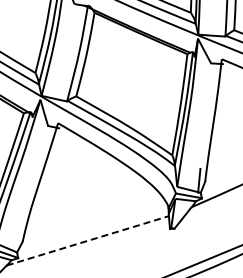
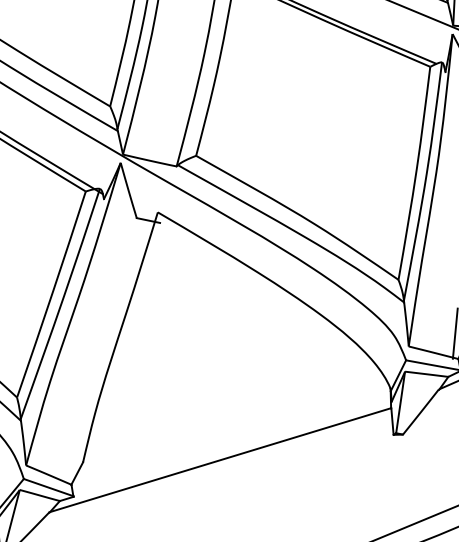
line: (87, 240) -> (219, 459), dashed -> solid

